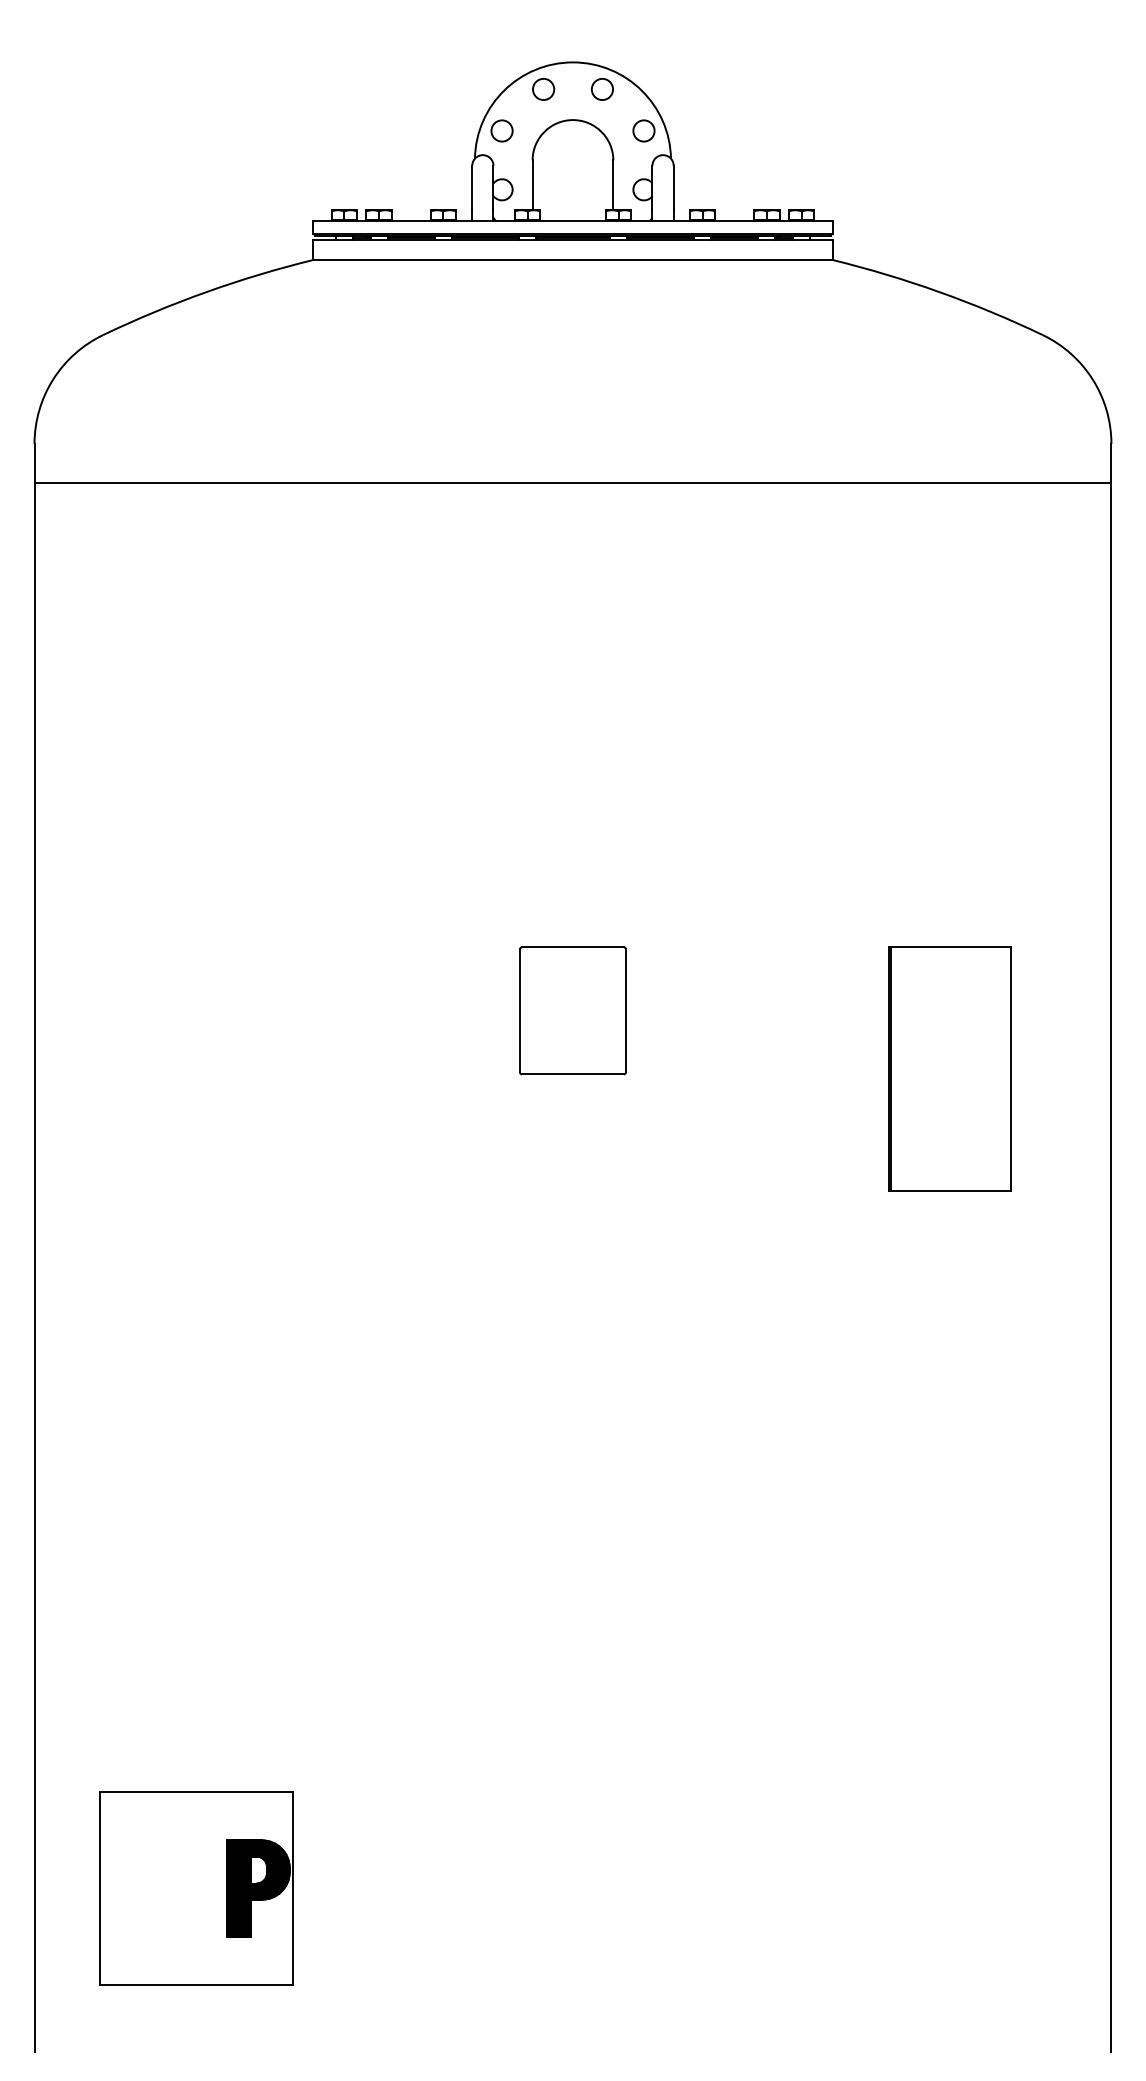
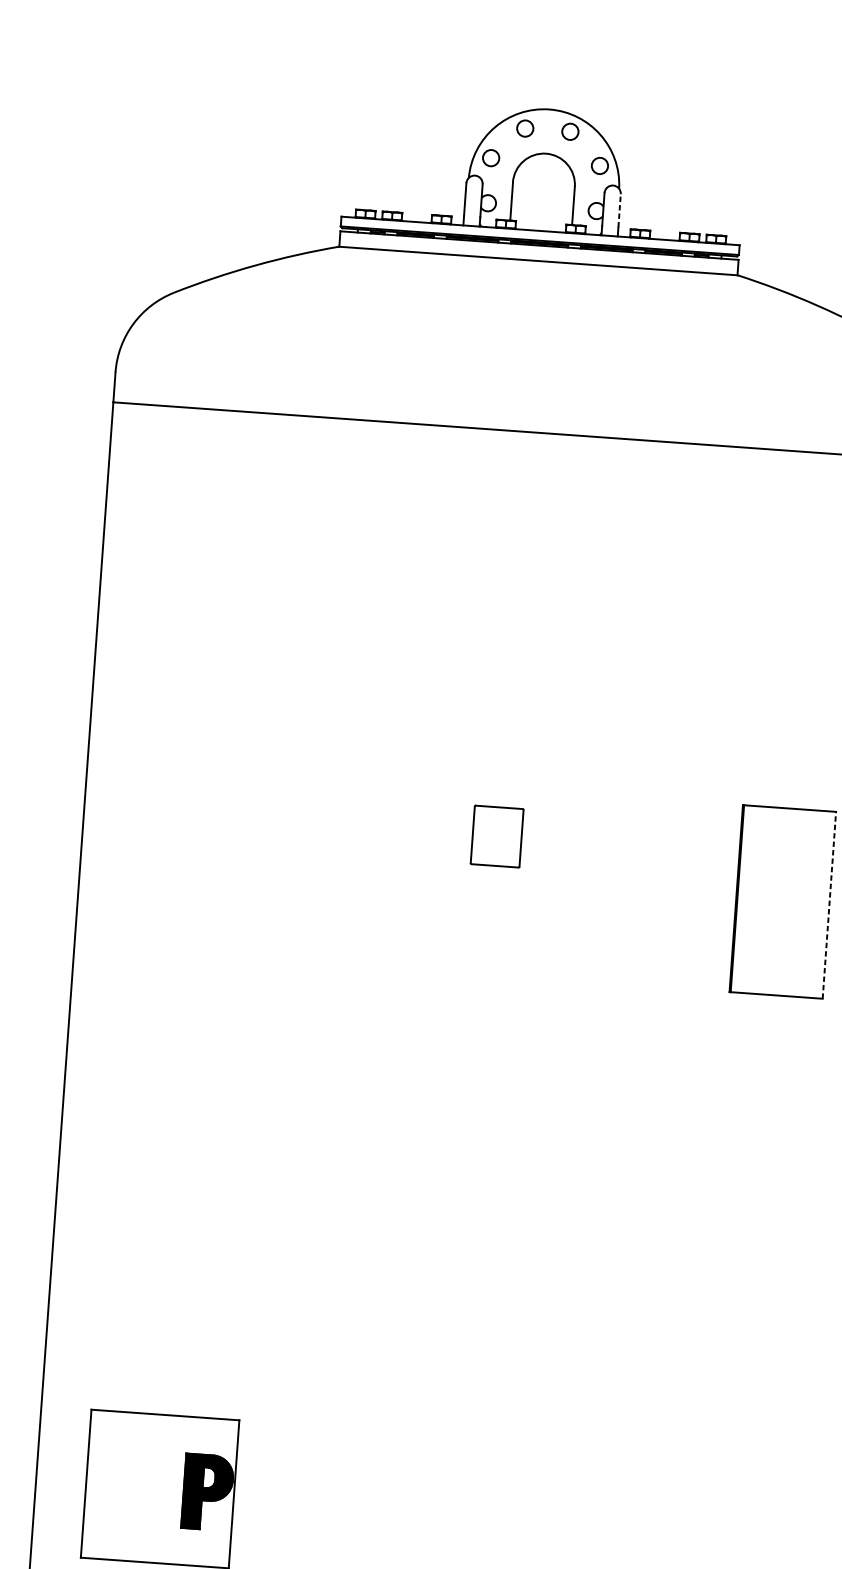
line: (673, 187) -> (619, 210), solid -> dashed
part: (572, 1010) -> (496, 836), size x0.6
line: (1010, 1069) -> (829, 905), solid -> dashed

